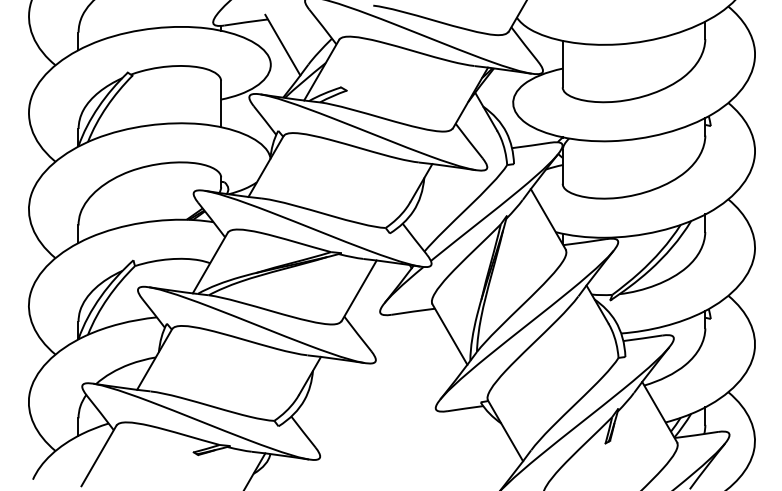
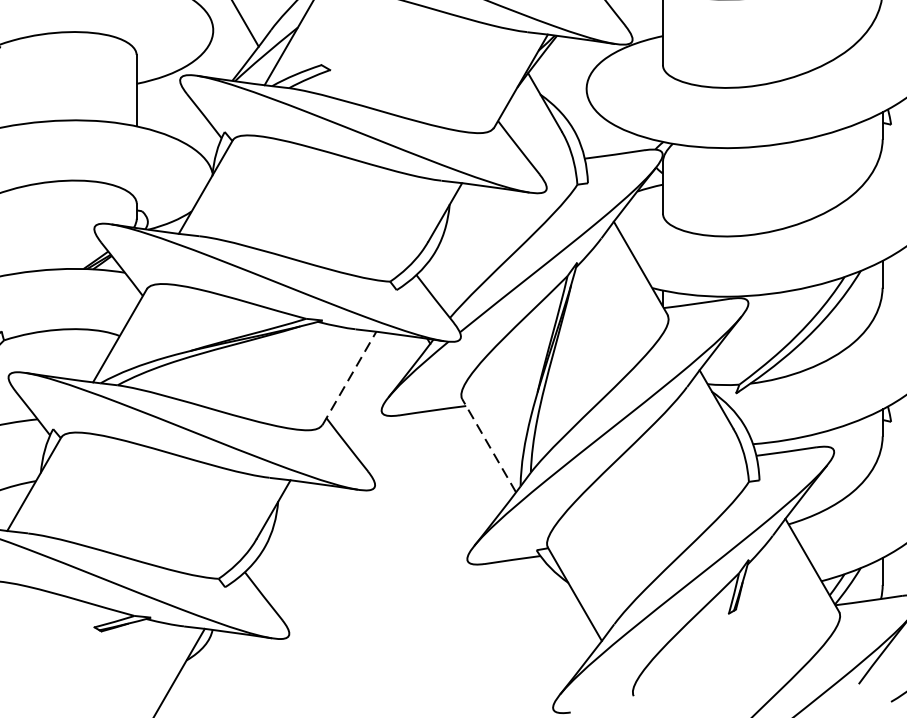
line: (359, 290) -> (349, 377), solid -> dashed
line: (449, 334) -> (488, 445), solid -> dashed

